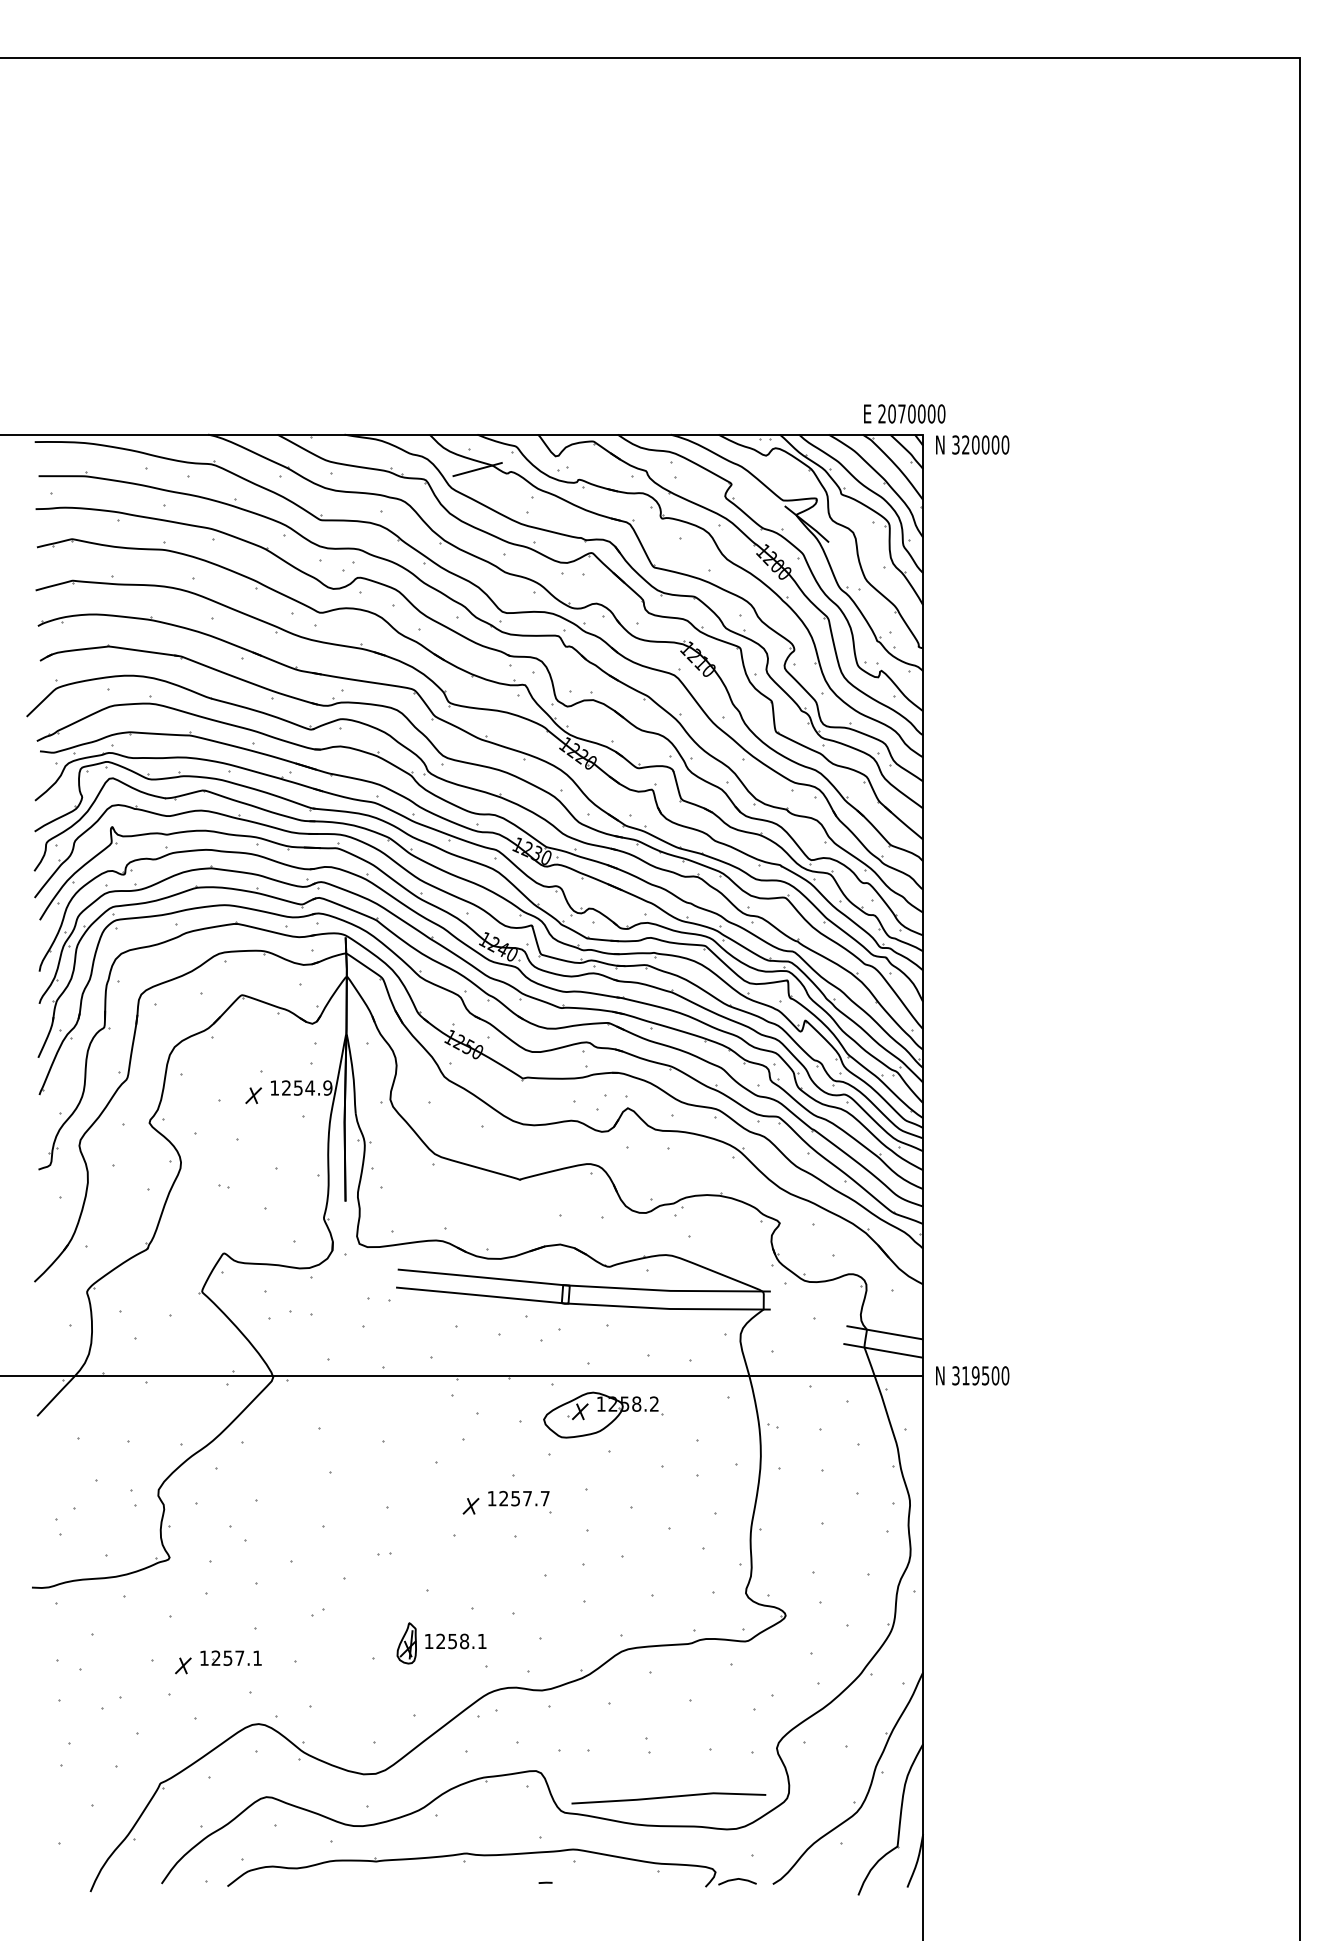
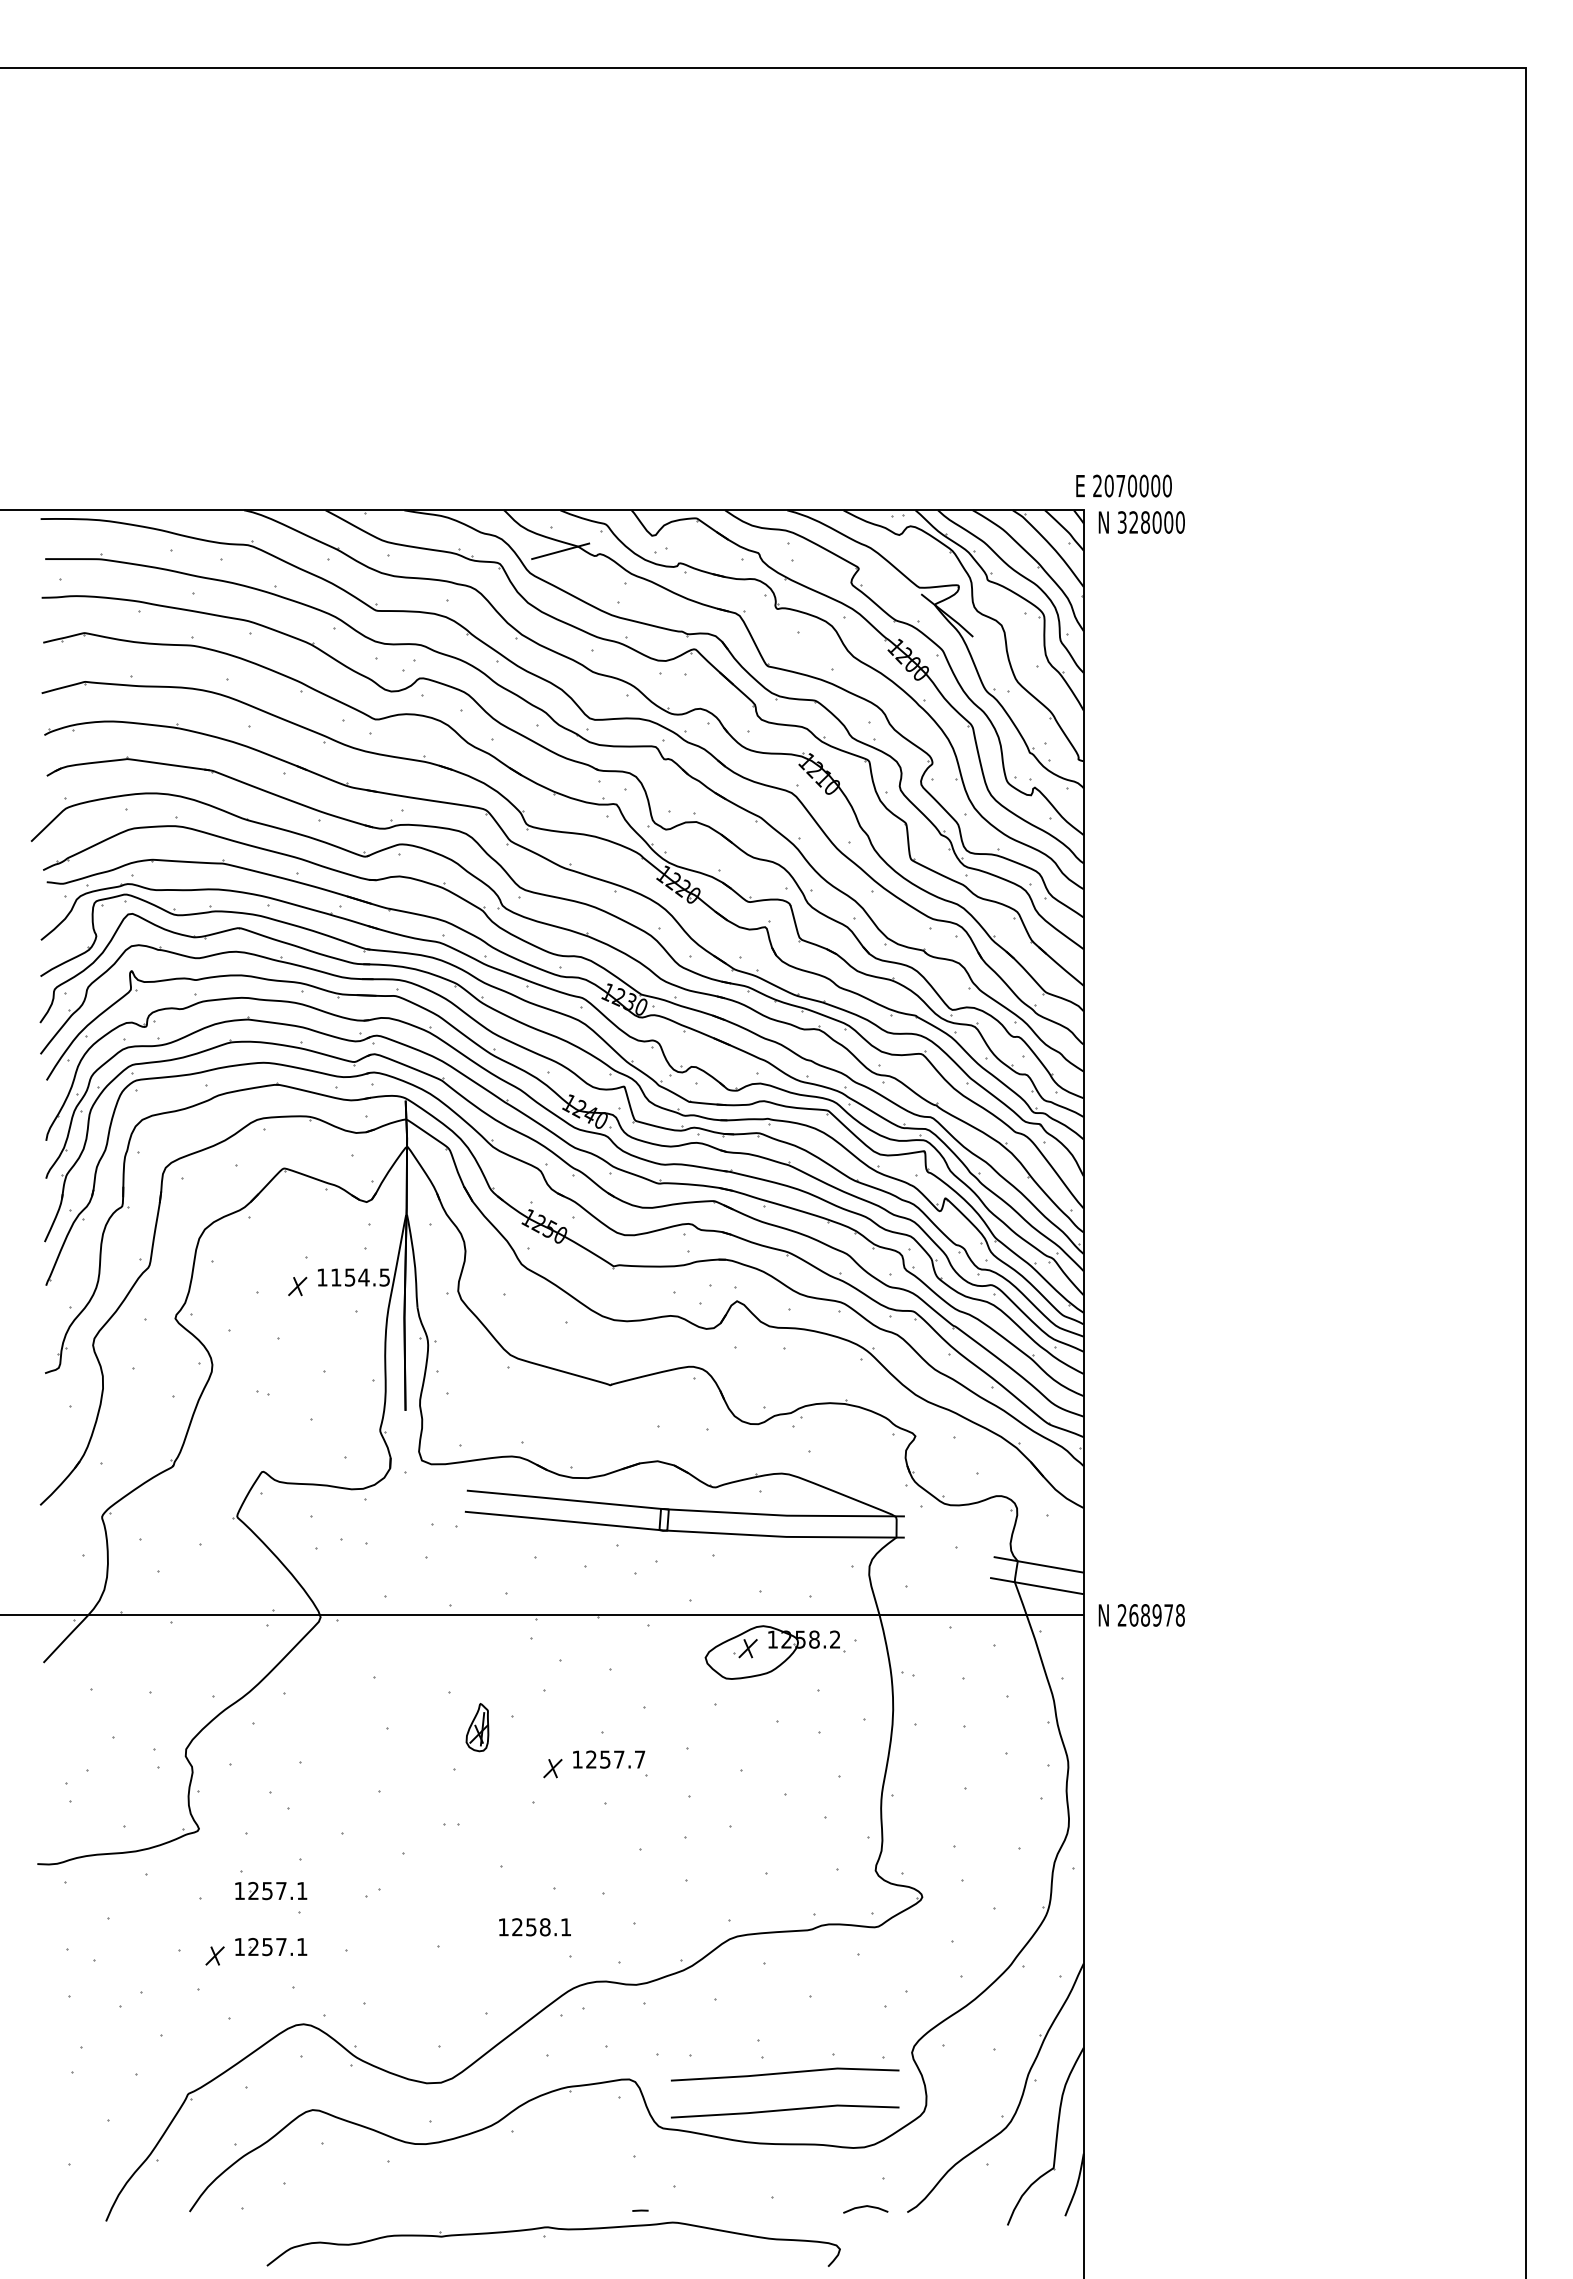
text: (904, 413) -> (1123, 485), moved
text: (975, 445) -> (1145, 522), 320000 -> 328000
text: (307, 1088) -> (360, 1277), 1254.9 -> 1154.5
text: (980, 1375) -> (1151, 1615), 319500 -> 268978
part: (602, 1415) -> (774, 1652), moved
part: (231, 1610) -> (271, 1891), added
part: (406, 1643) -> (477, 1727), moved
line: (668, 1765) -> (784, 2073), added
part: (464, 1861) -> (545, 2236), moved

